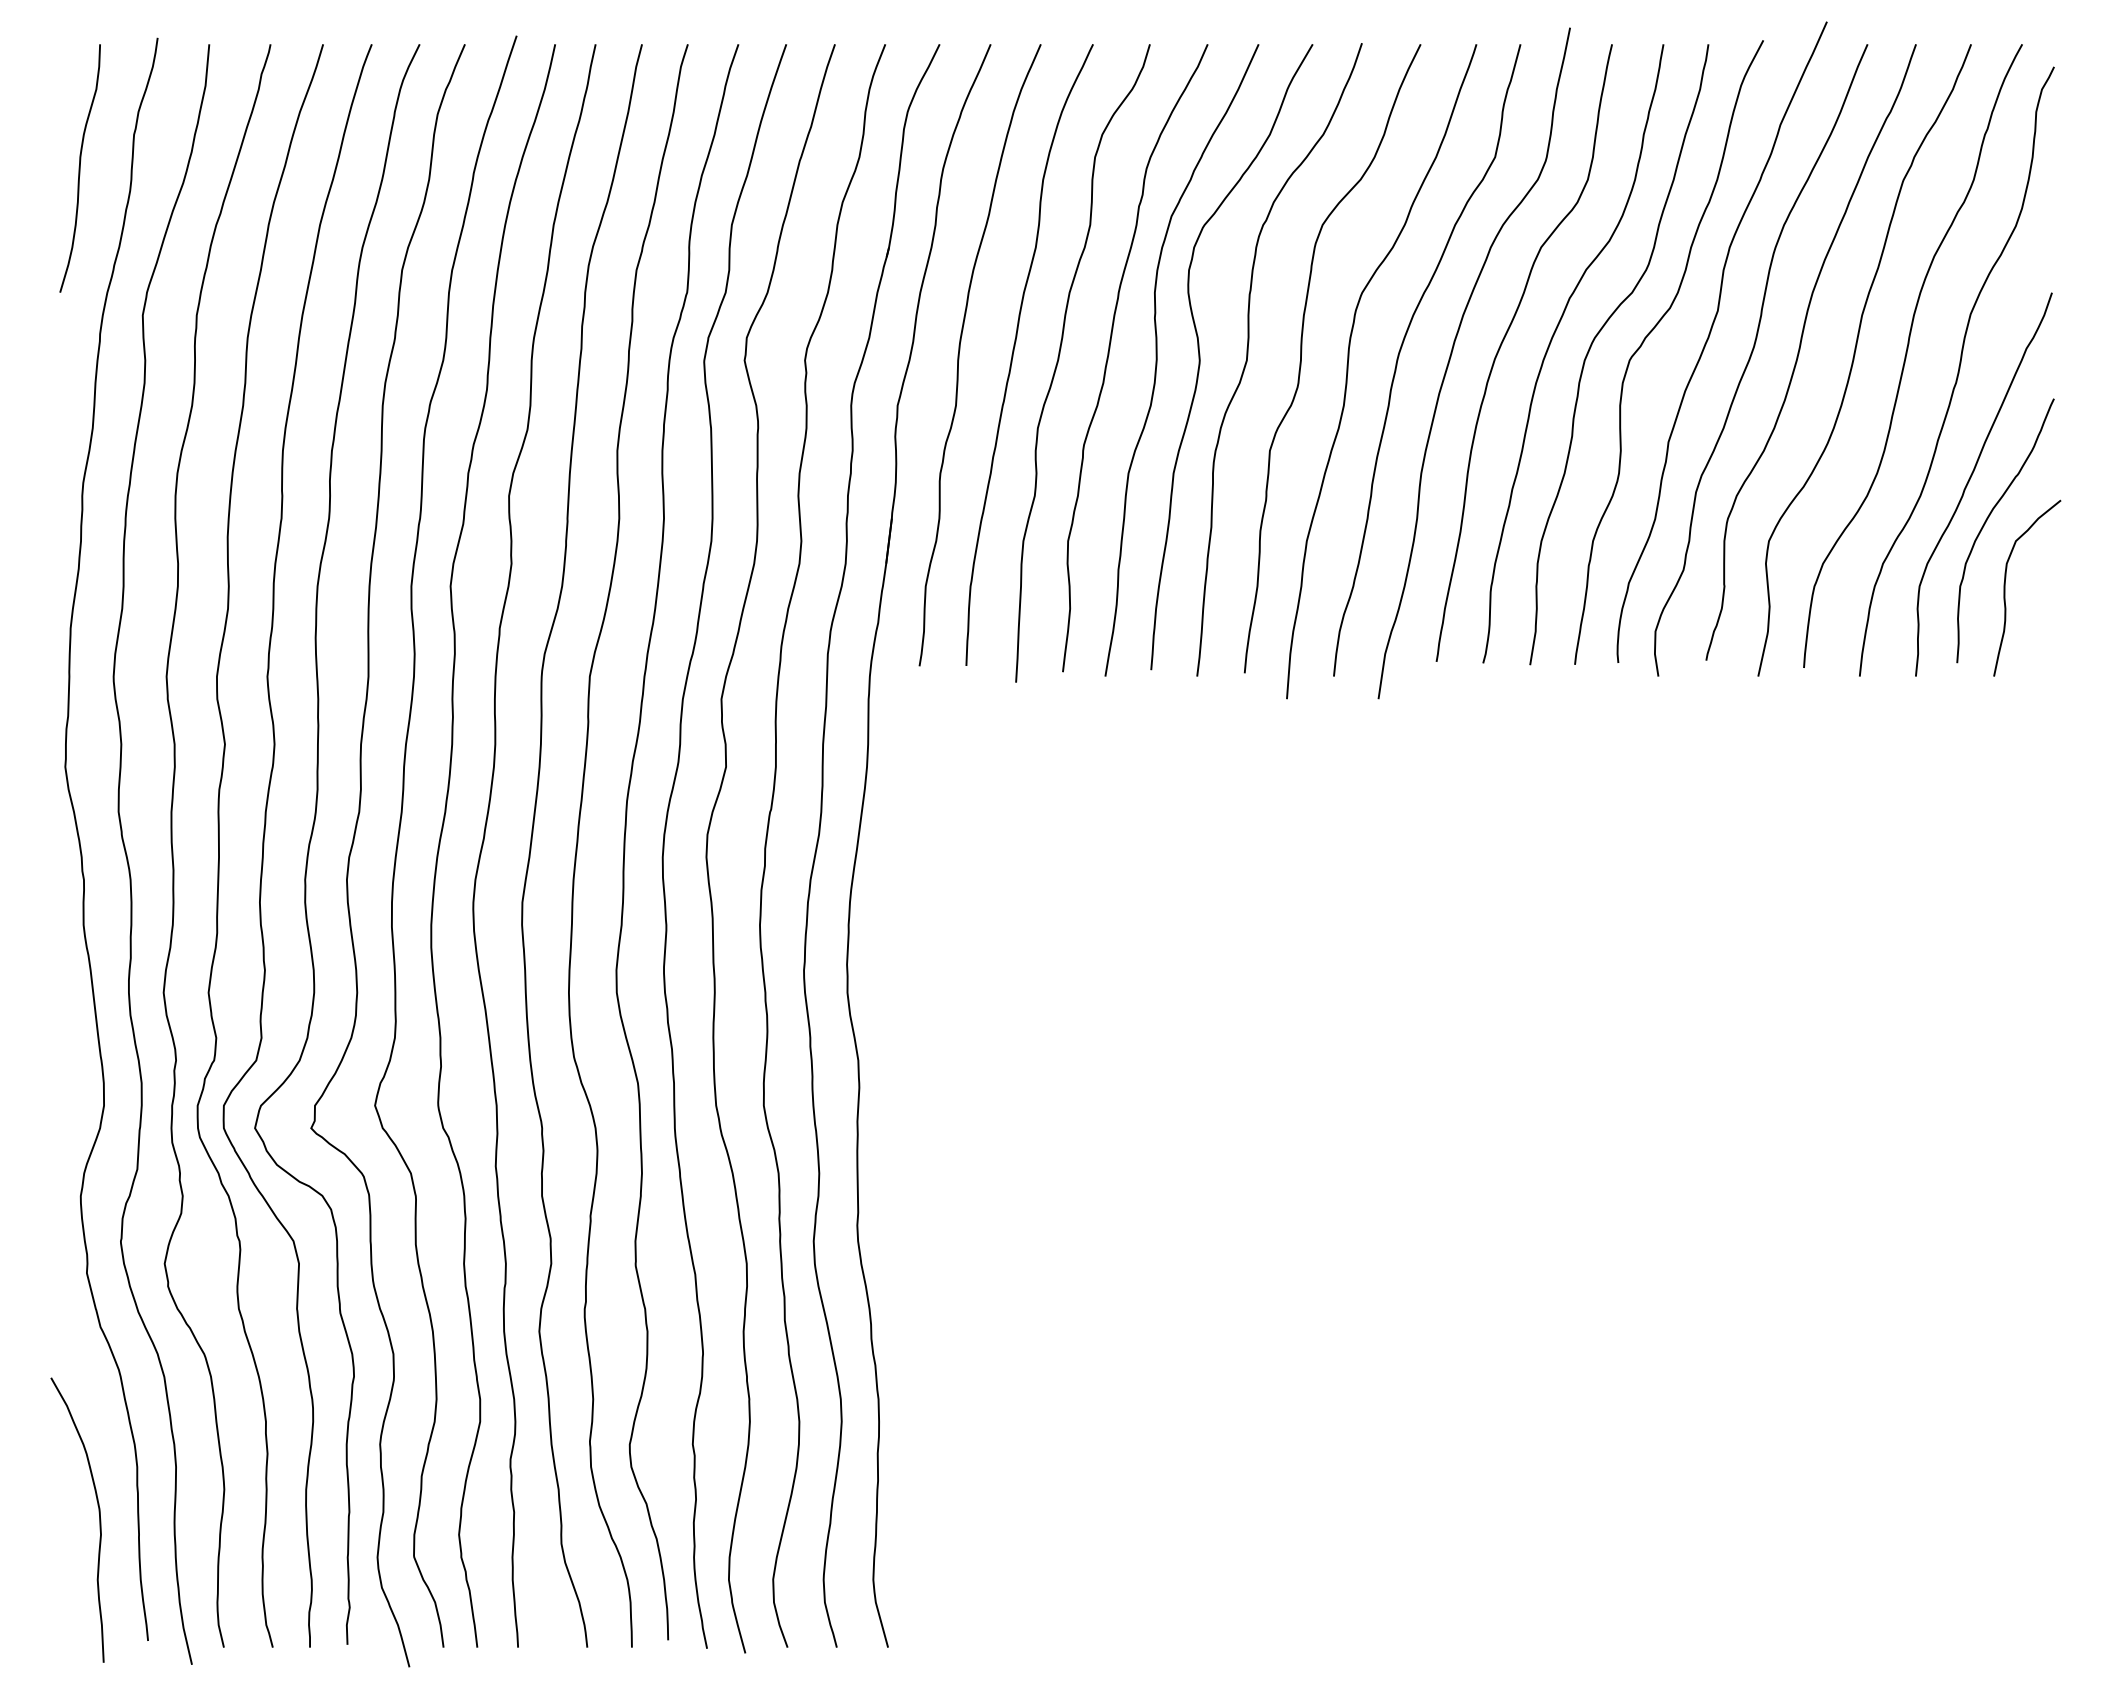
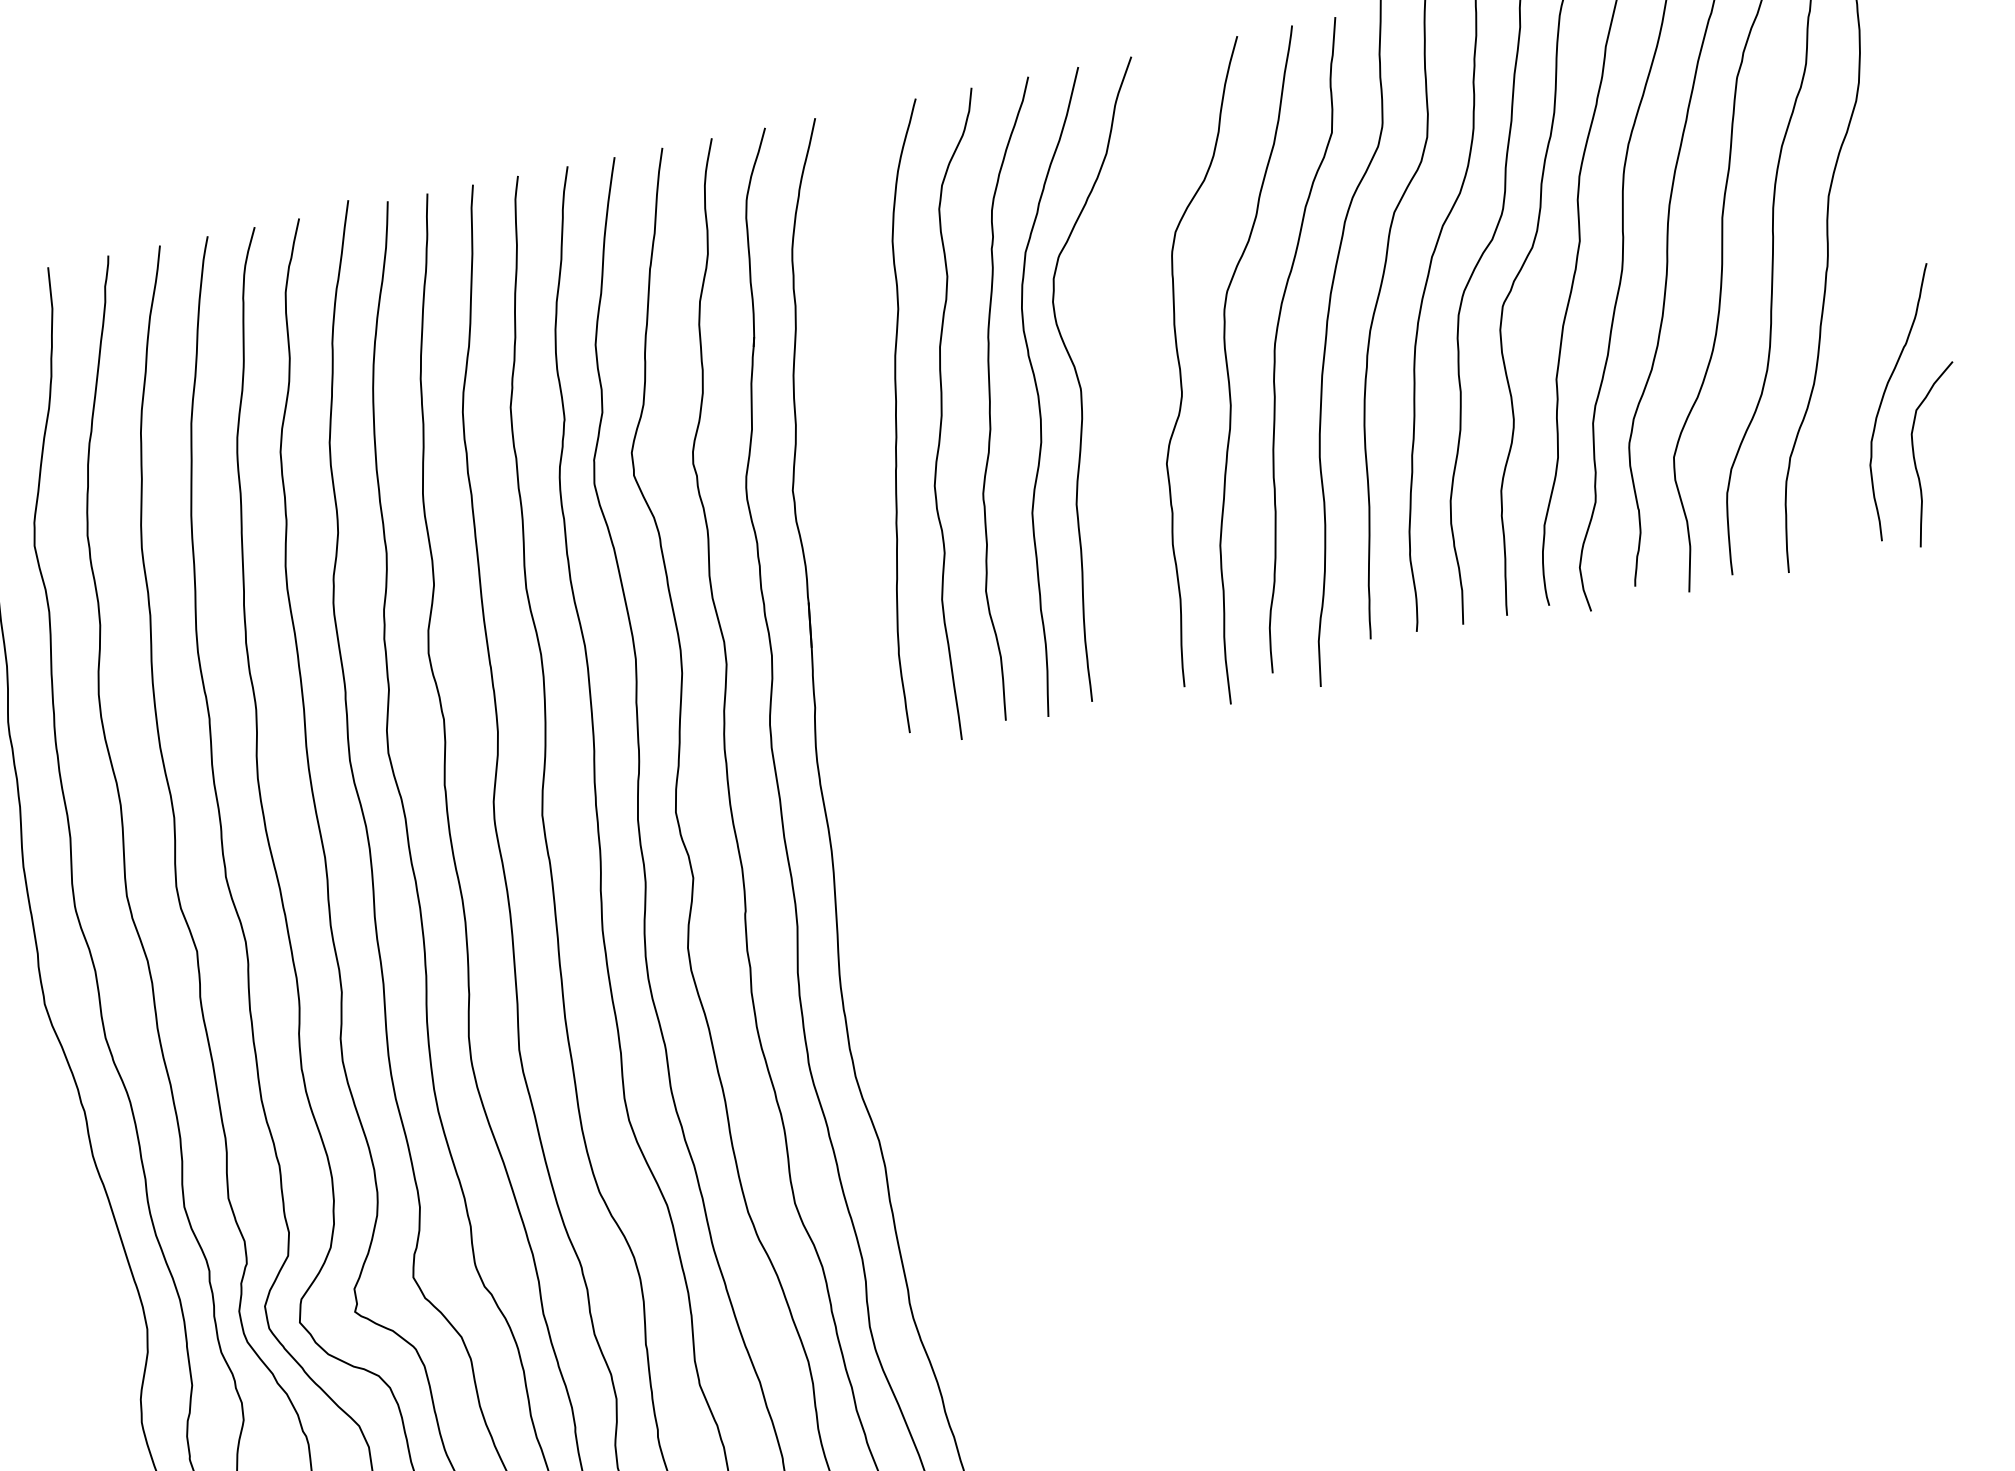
curve: (960, 350) -> (843, 424), removed
curve: (1248, 356) -> (1127, 375), removed
curve: (1971, 477) -> (1860, 356), removed

